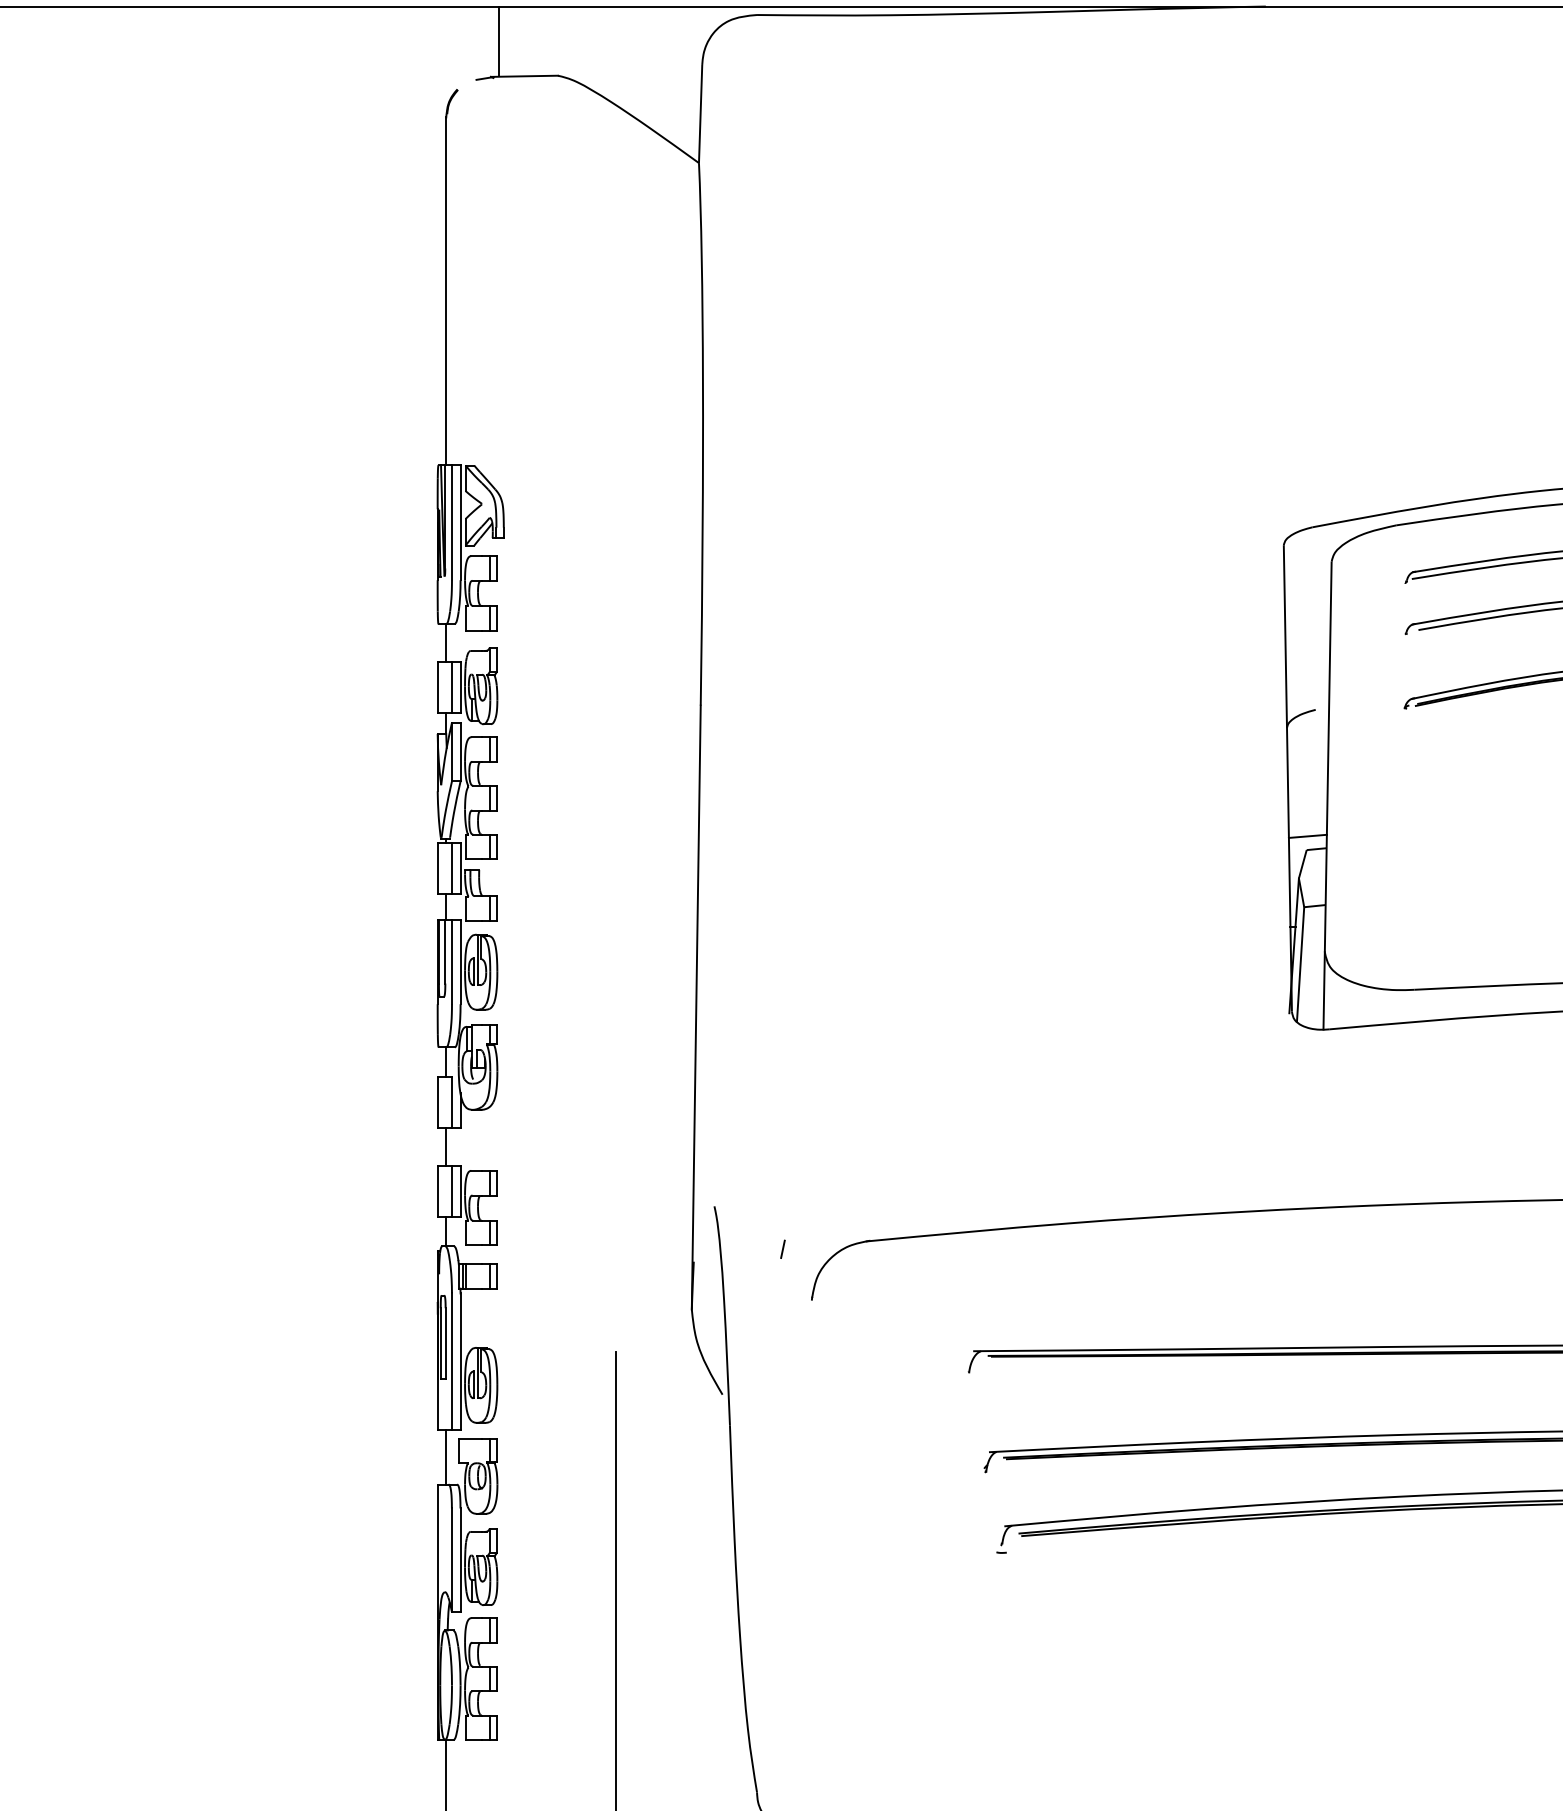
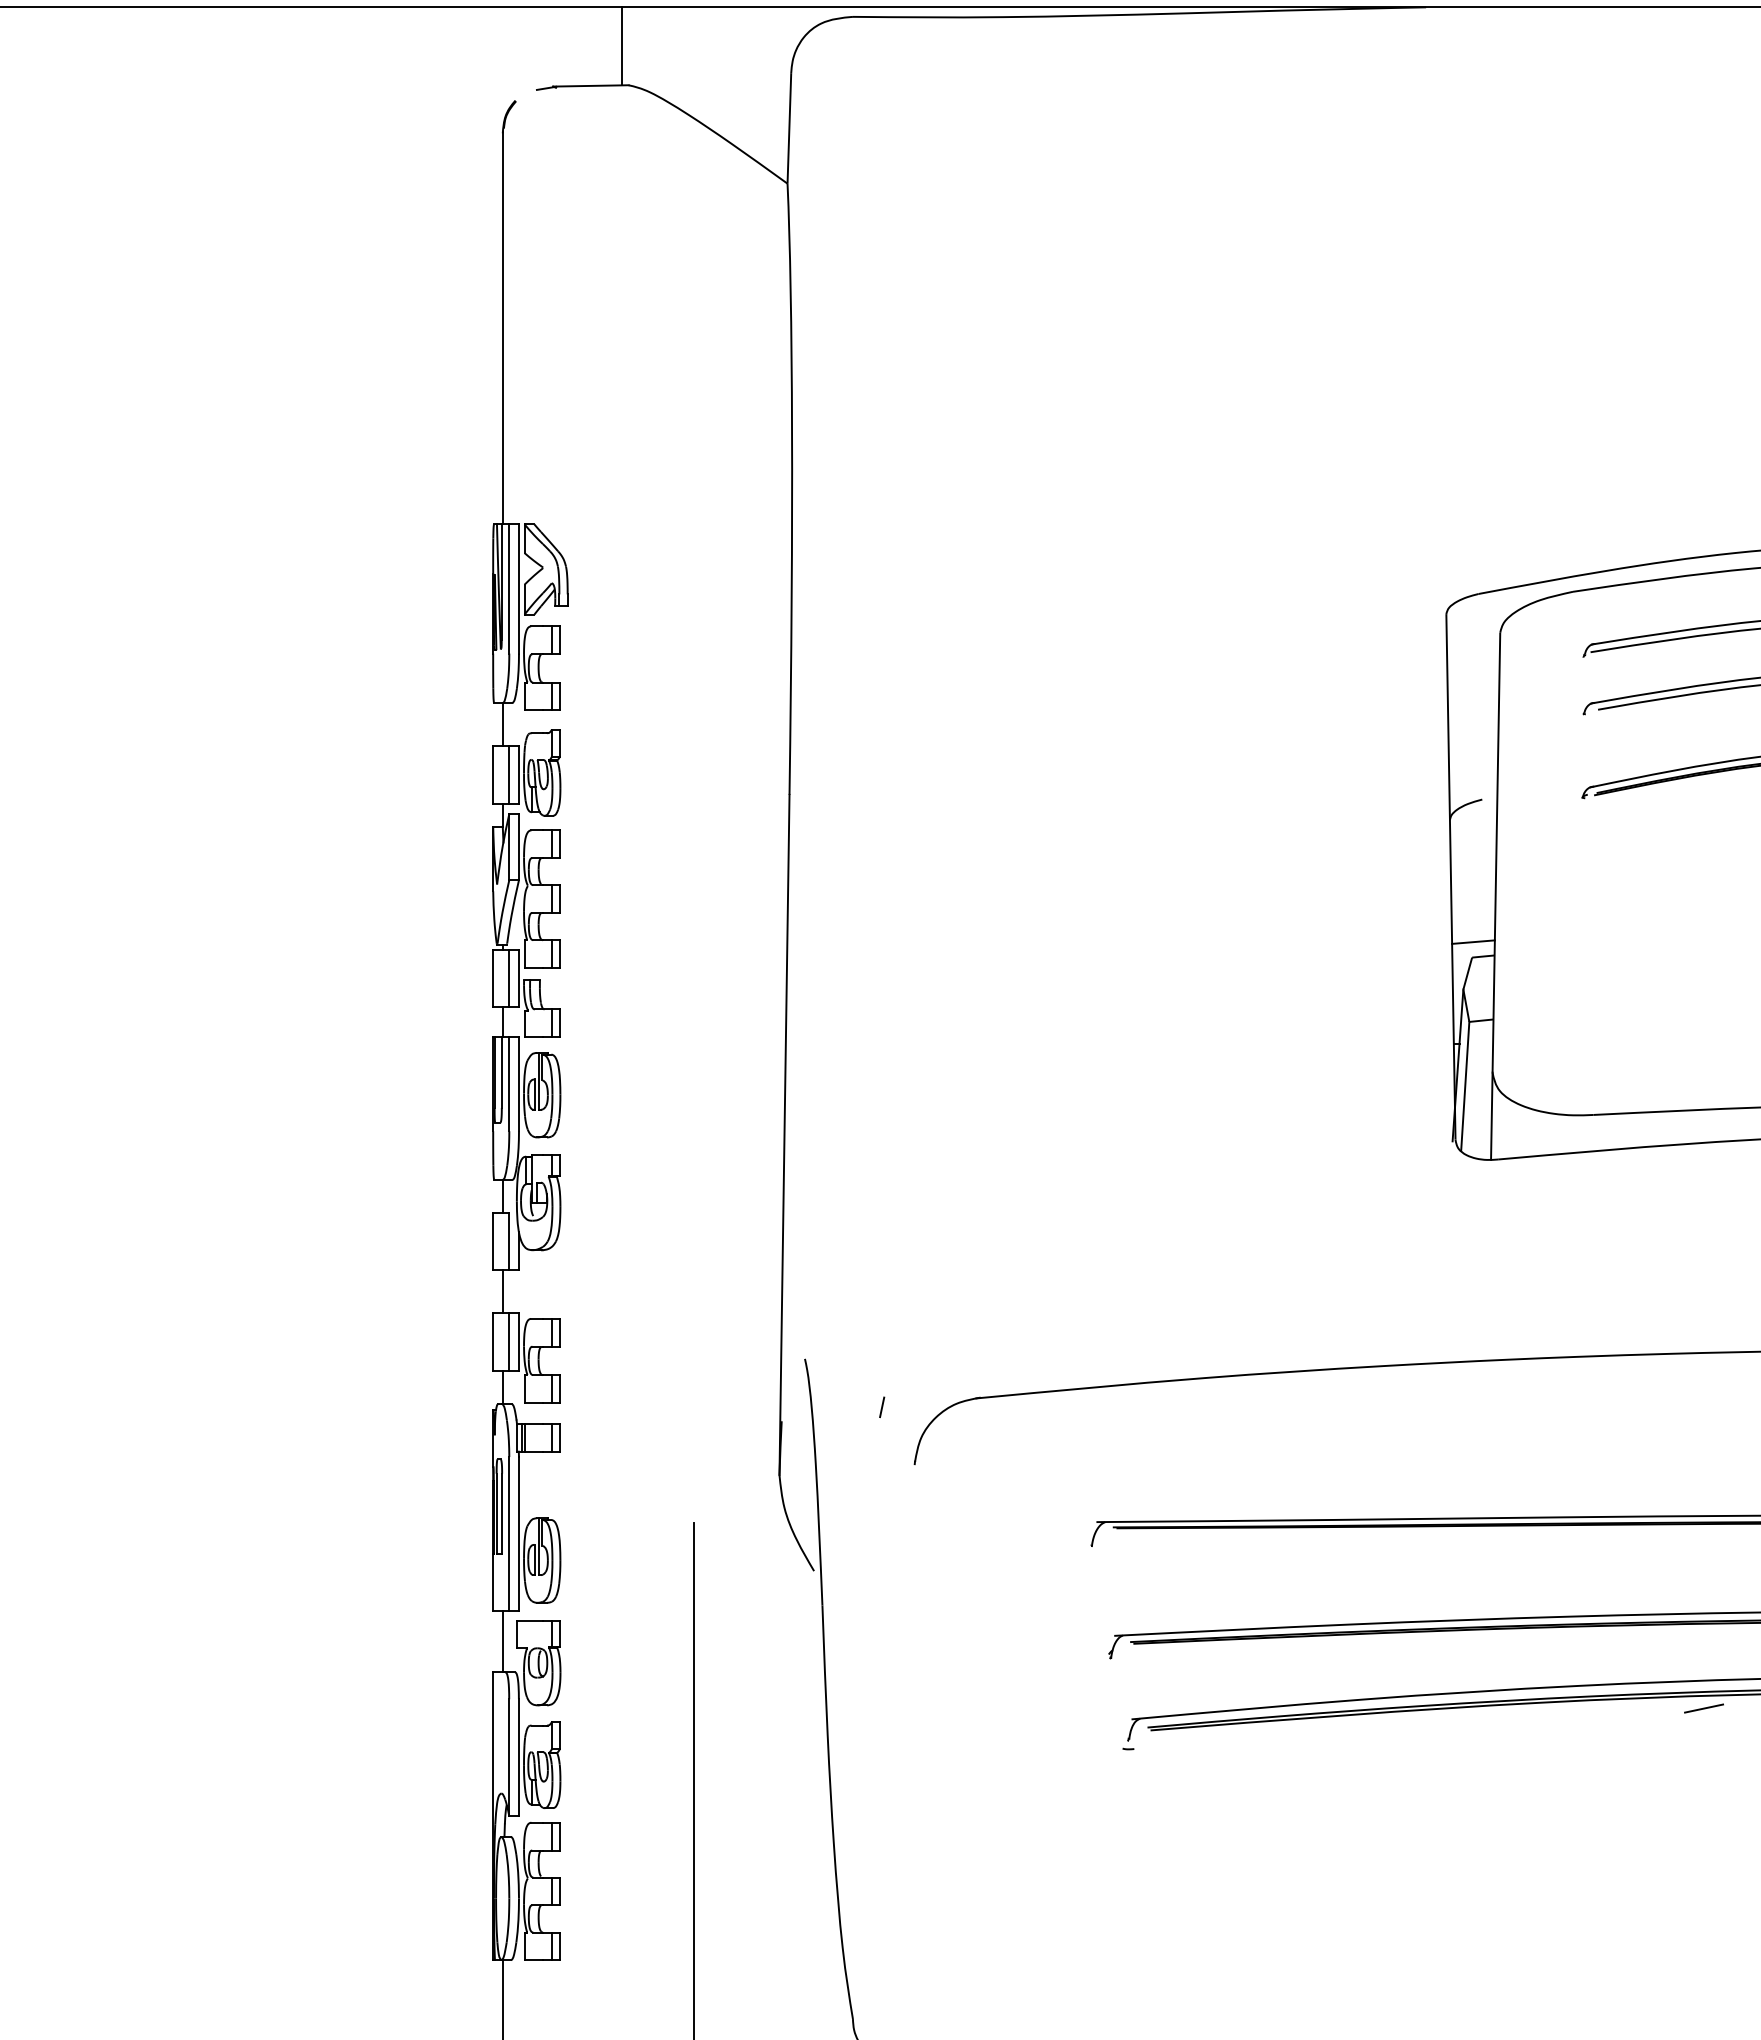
line: (499, 40) -> (622, 45), moved
line: (1512, 1516) -> (1703, 1708), added

